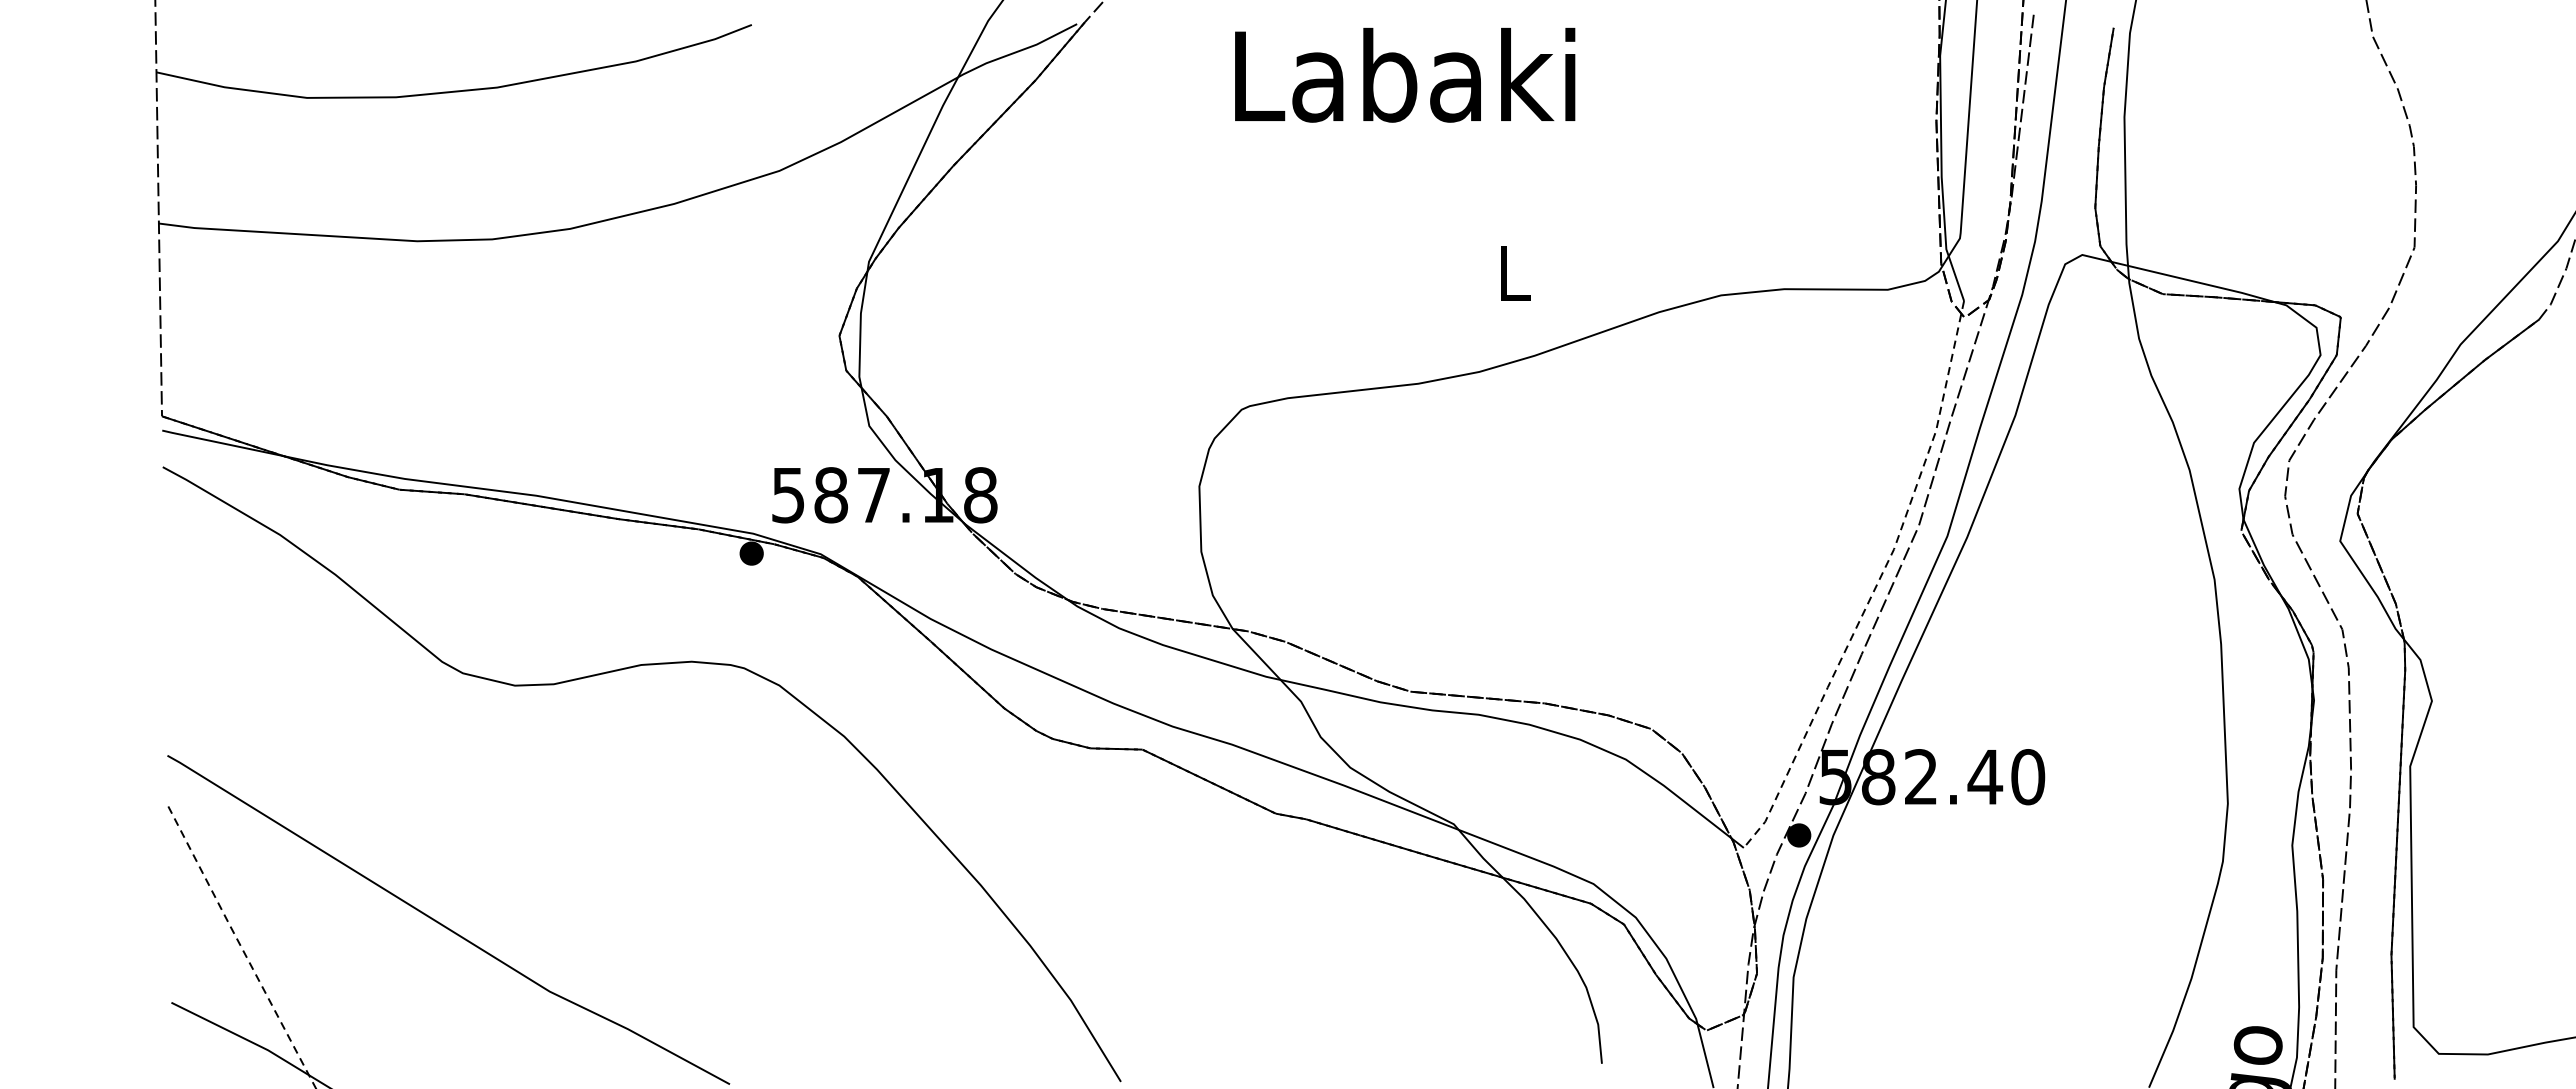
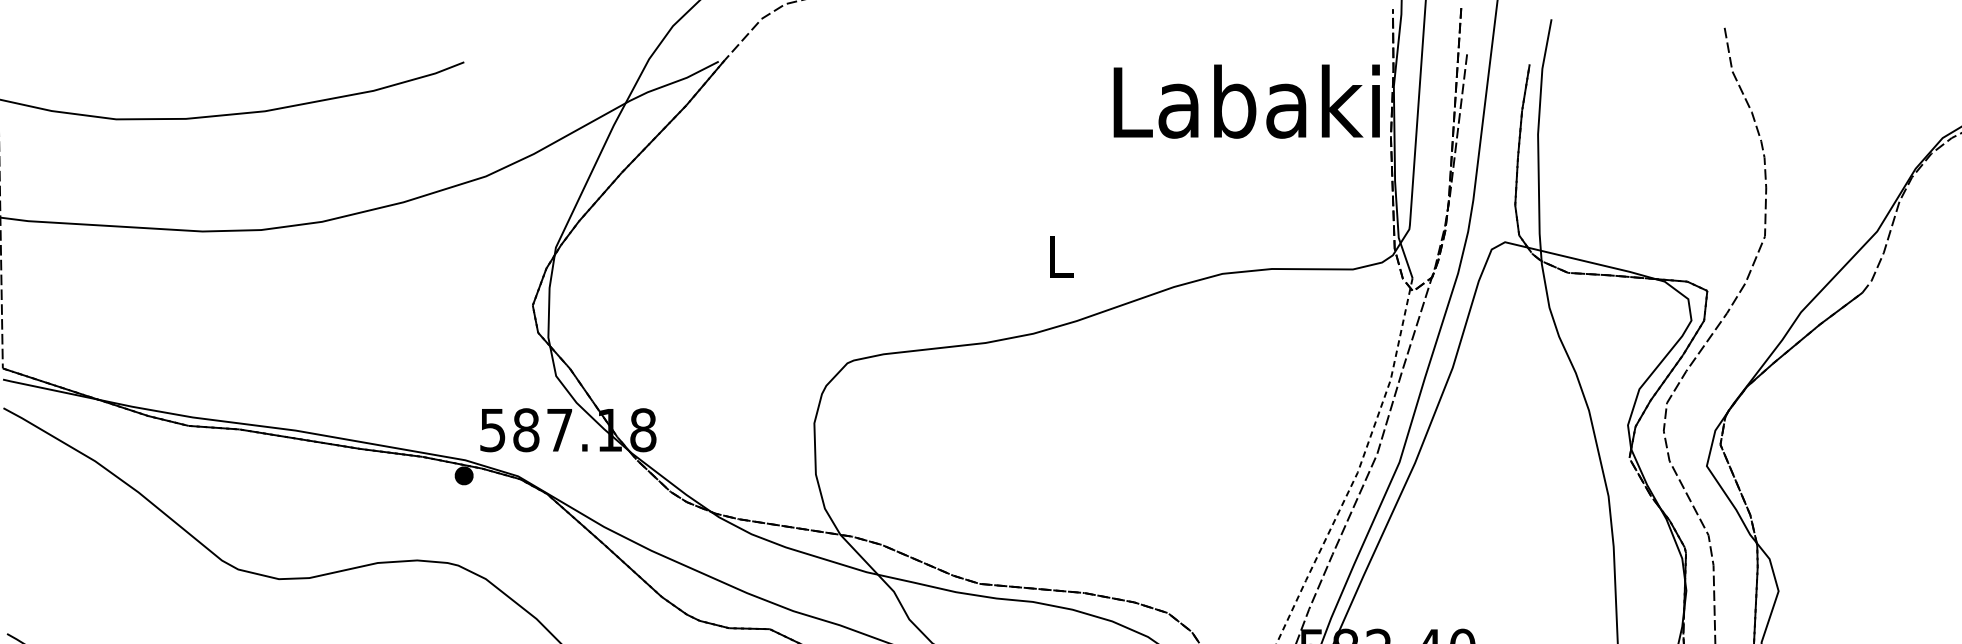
text: (1405, 75) -> (1247, 101), moved

